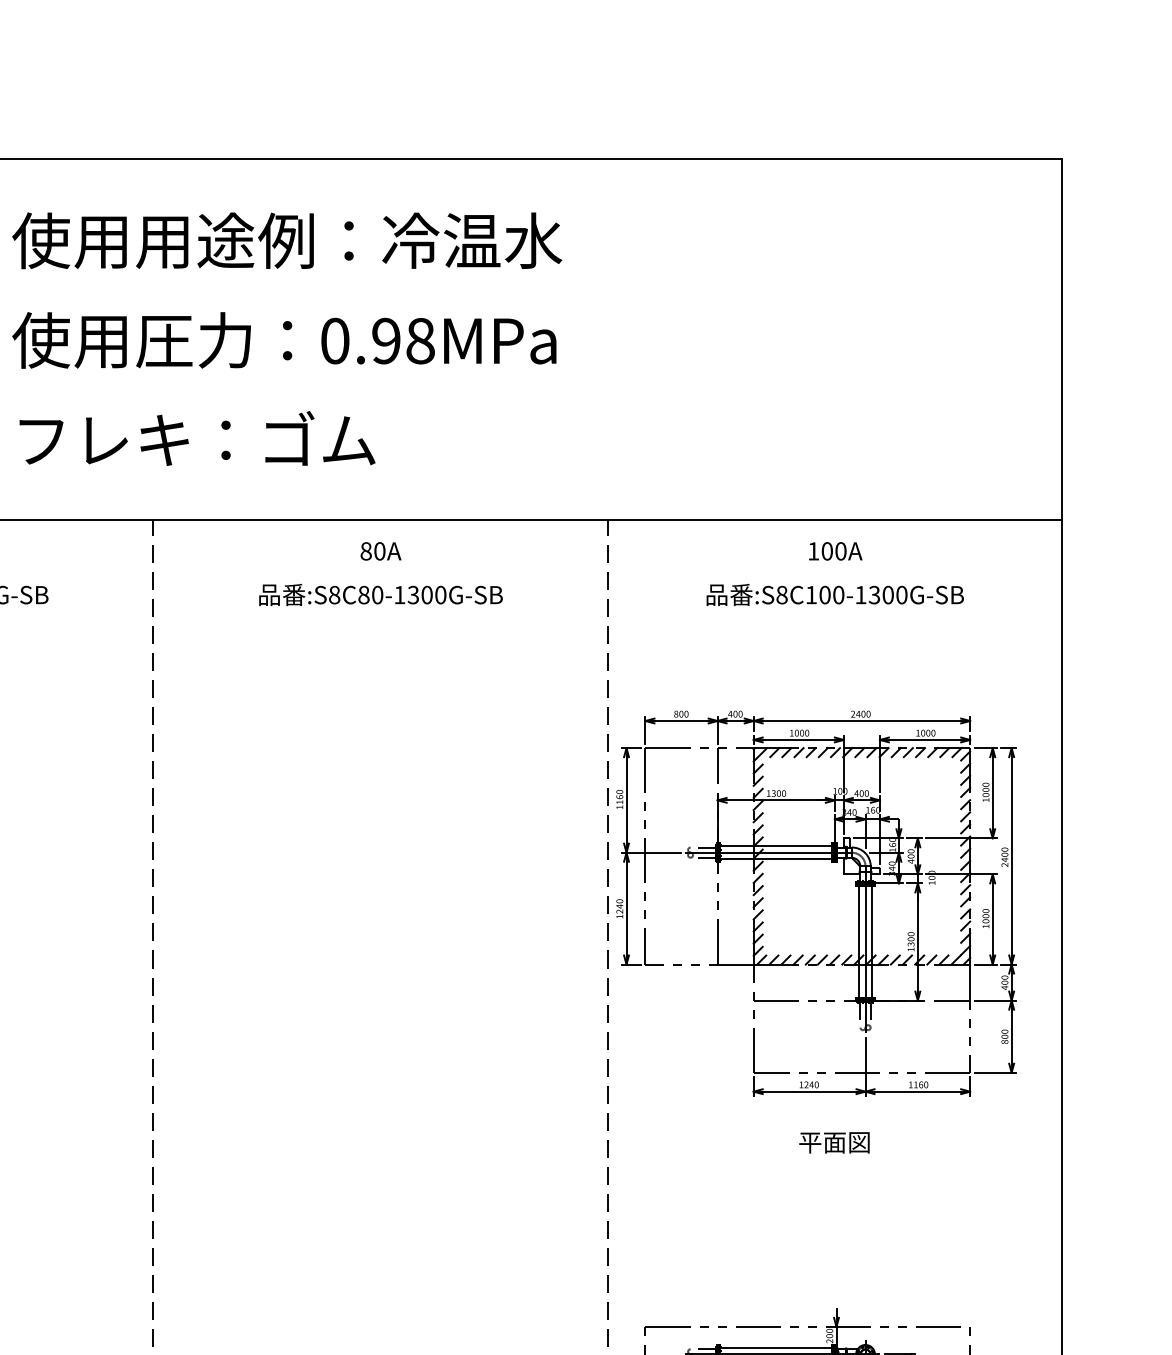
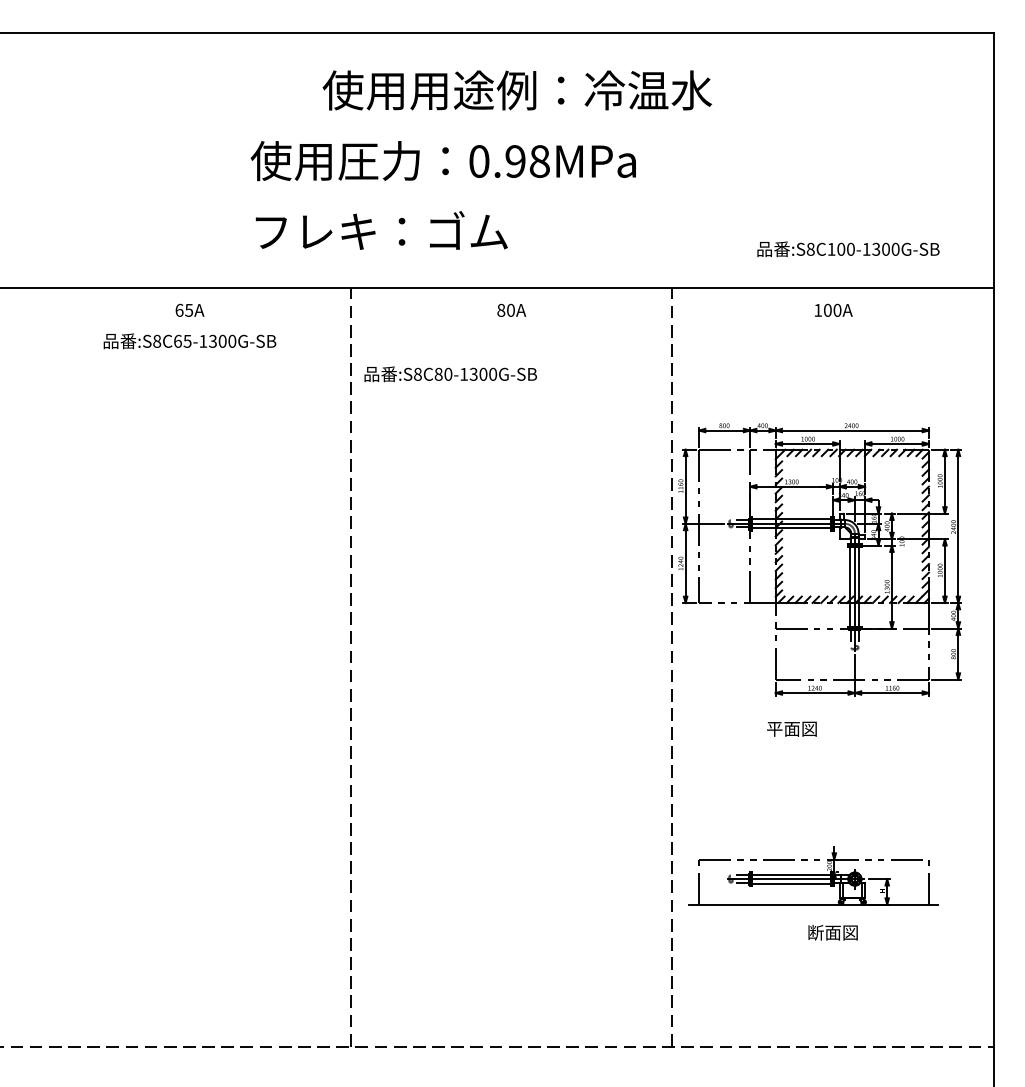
text: (287, 240) -> (517, 90), moved
text: (380, 595) -> (450, 374), moved
text: (835, 595) -> (848, 249), moved
text: (833, 1141) -> (791, 728), moved

